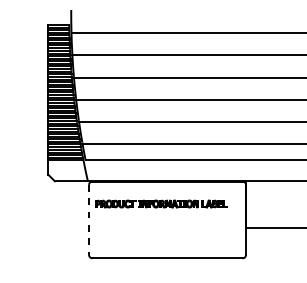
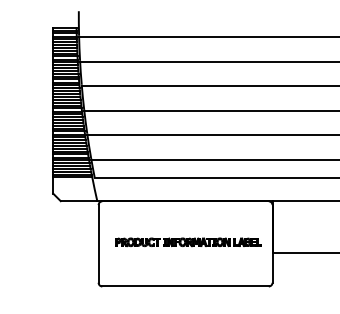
part: (161, 204) -> (188, 242), moved
line: (88, 219) -> (98, 243), dashed -> solid

